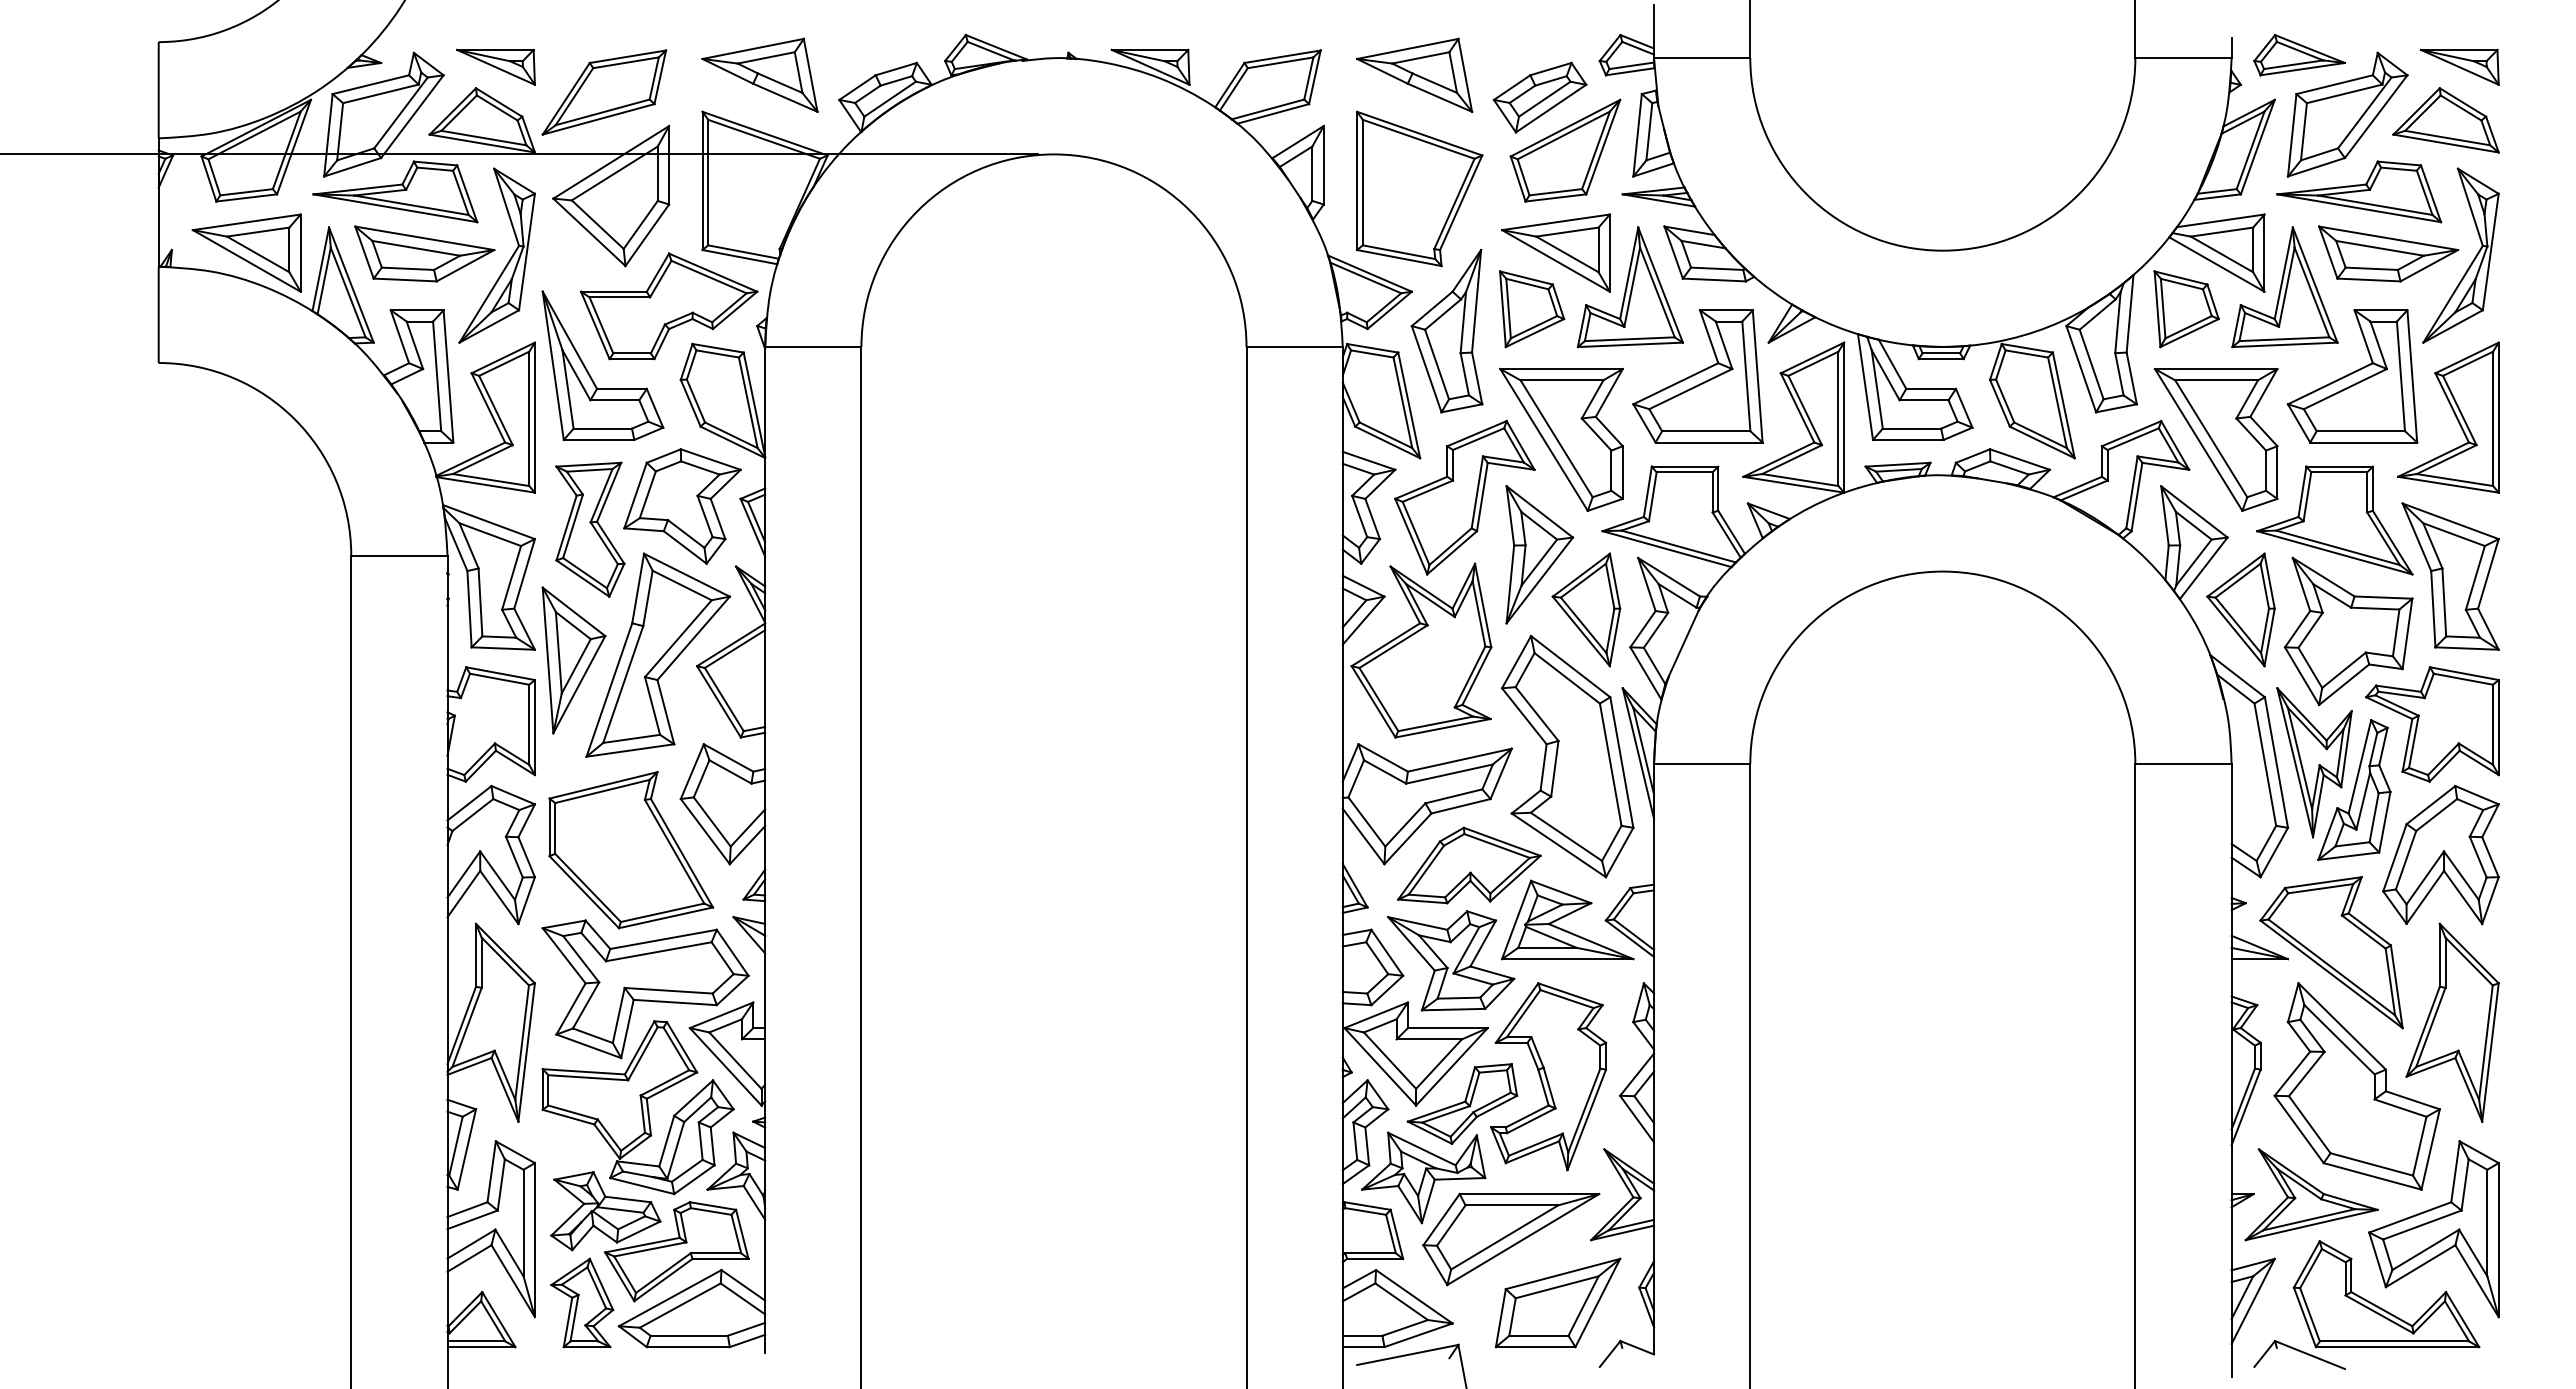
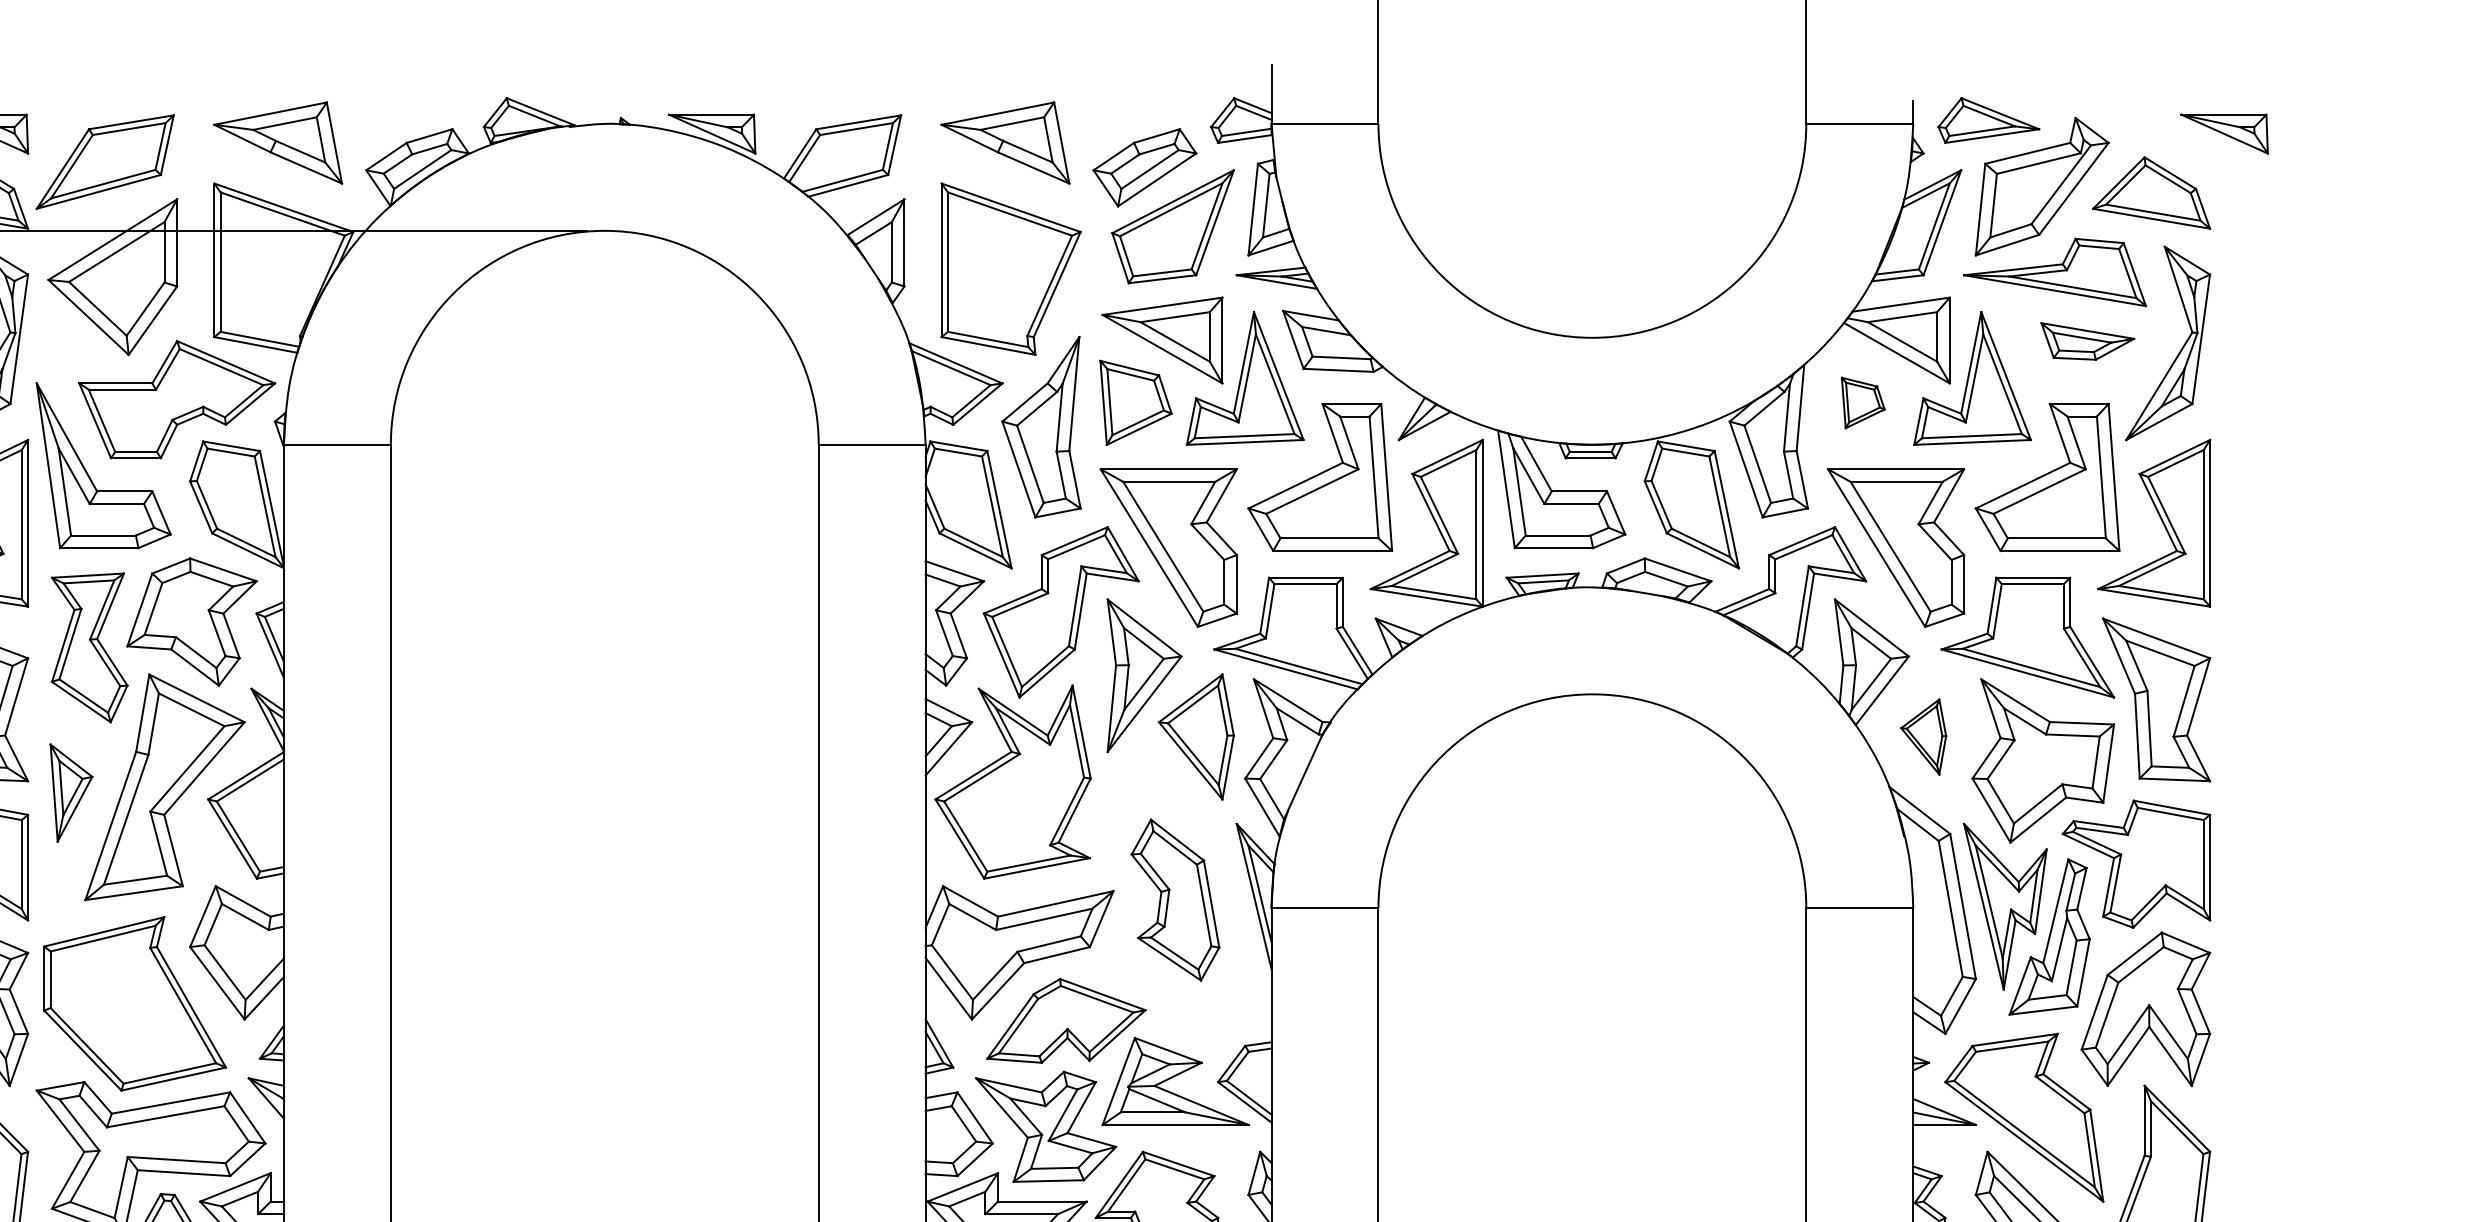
part: (2459, 66) -> (2224, 133), moved
part: (2388, 253) -> (2087, 340), size x0.6
part: (2186, 309) -> (1863, 403), size x0.6
part: (2240, 609) -> (1923, 736), size x0.6
part: (573, 660) -> (70, 793), size x0.6
part: (1567, 756) -> (1175, 899), size x0.6

